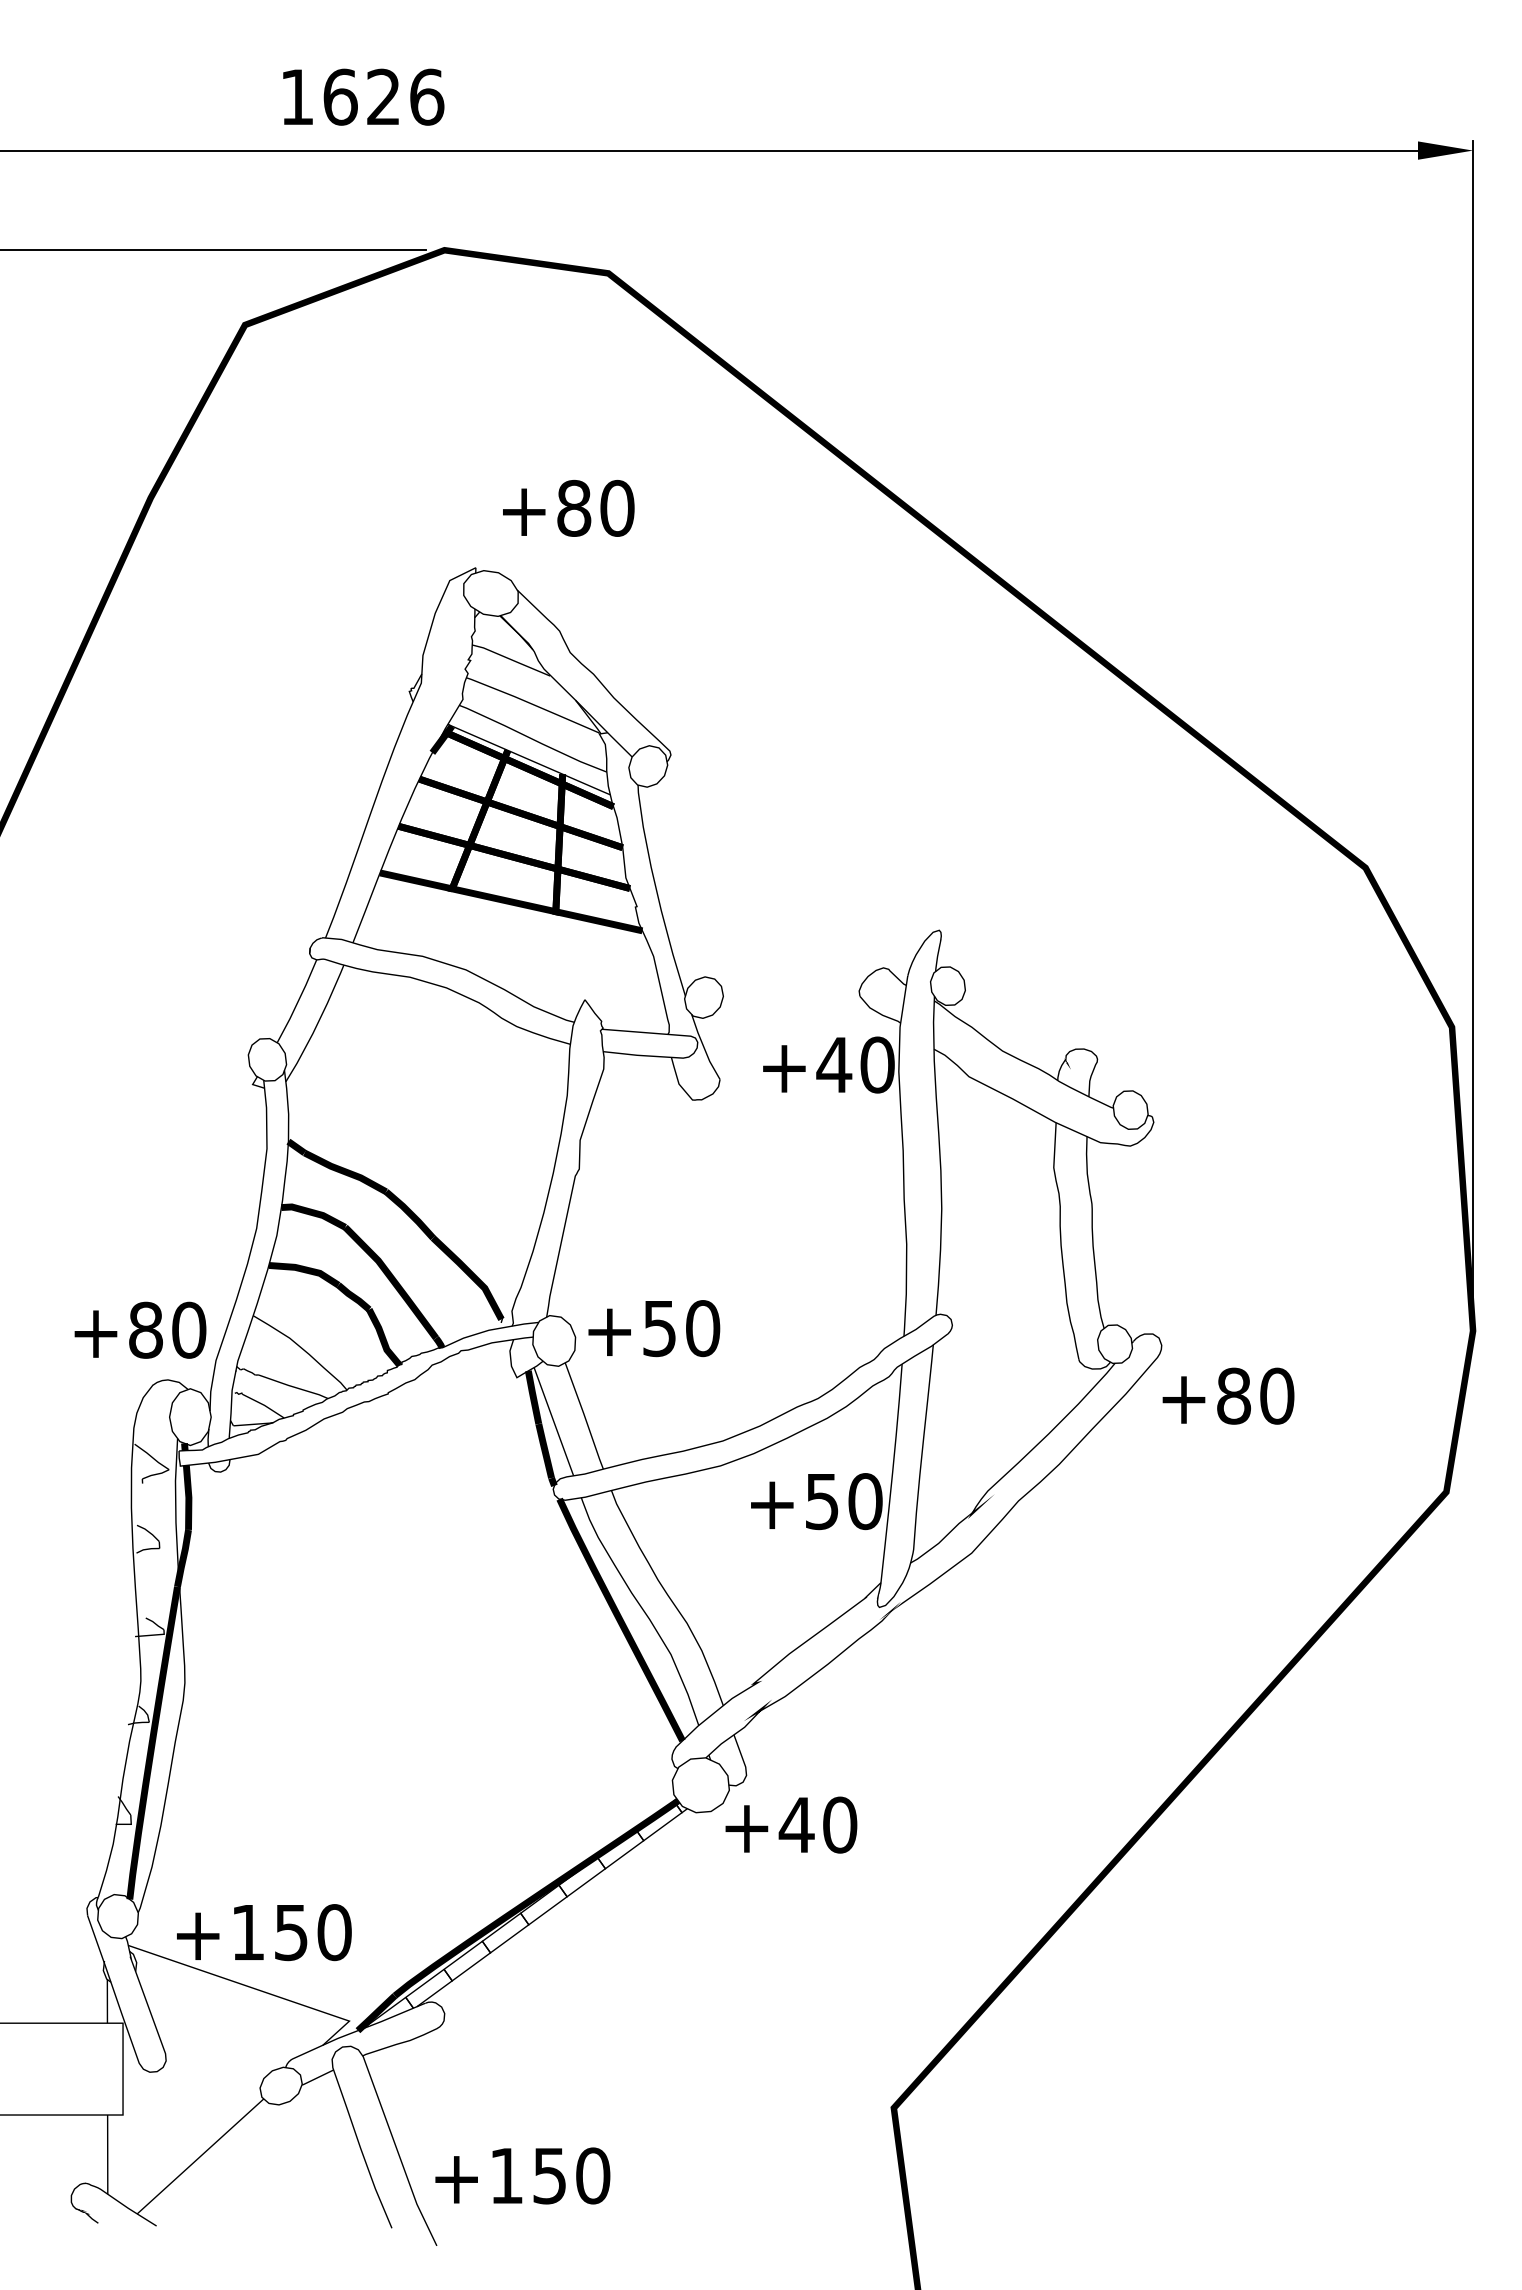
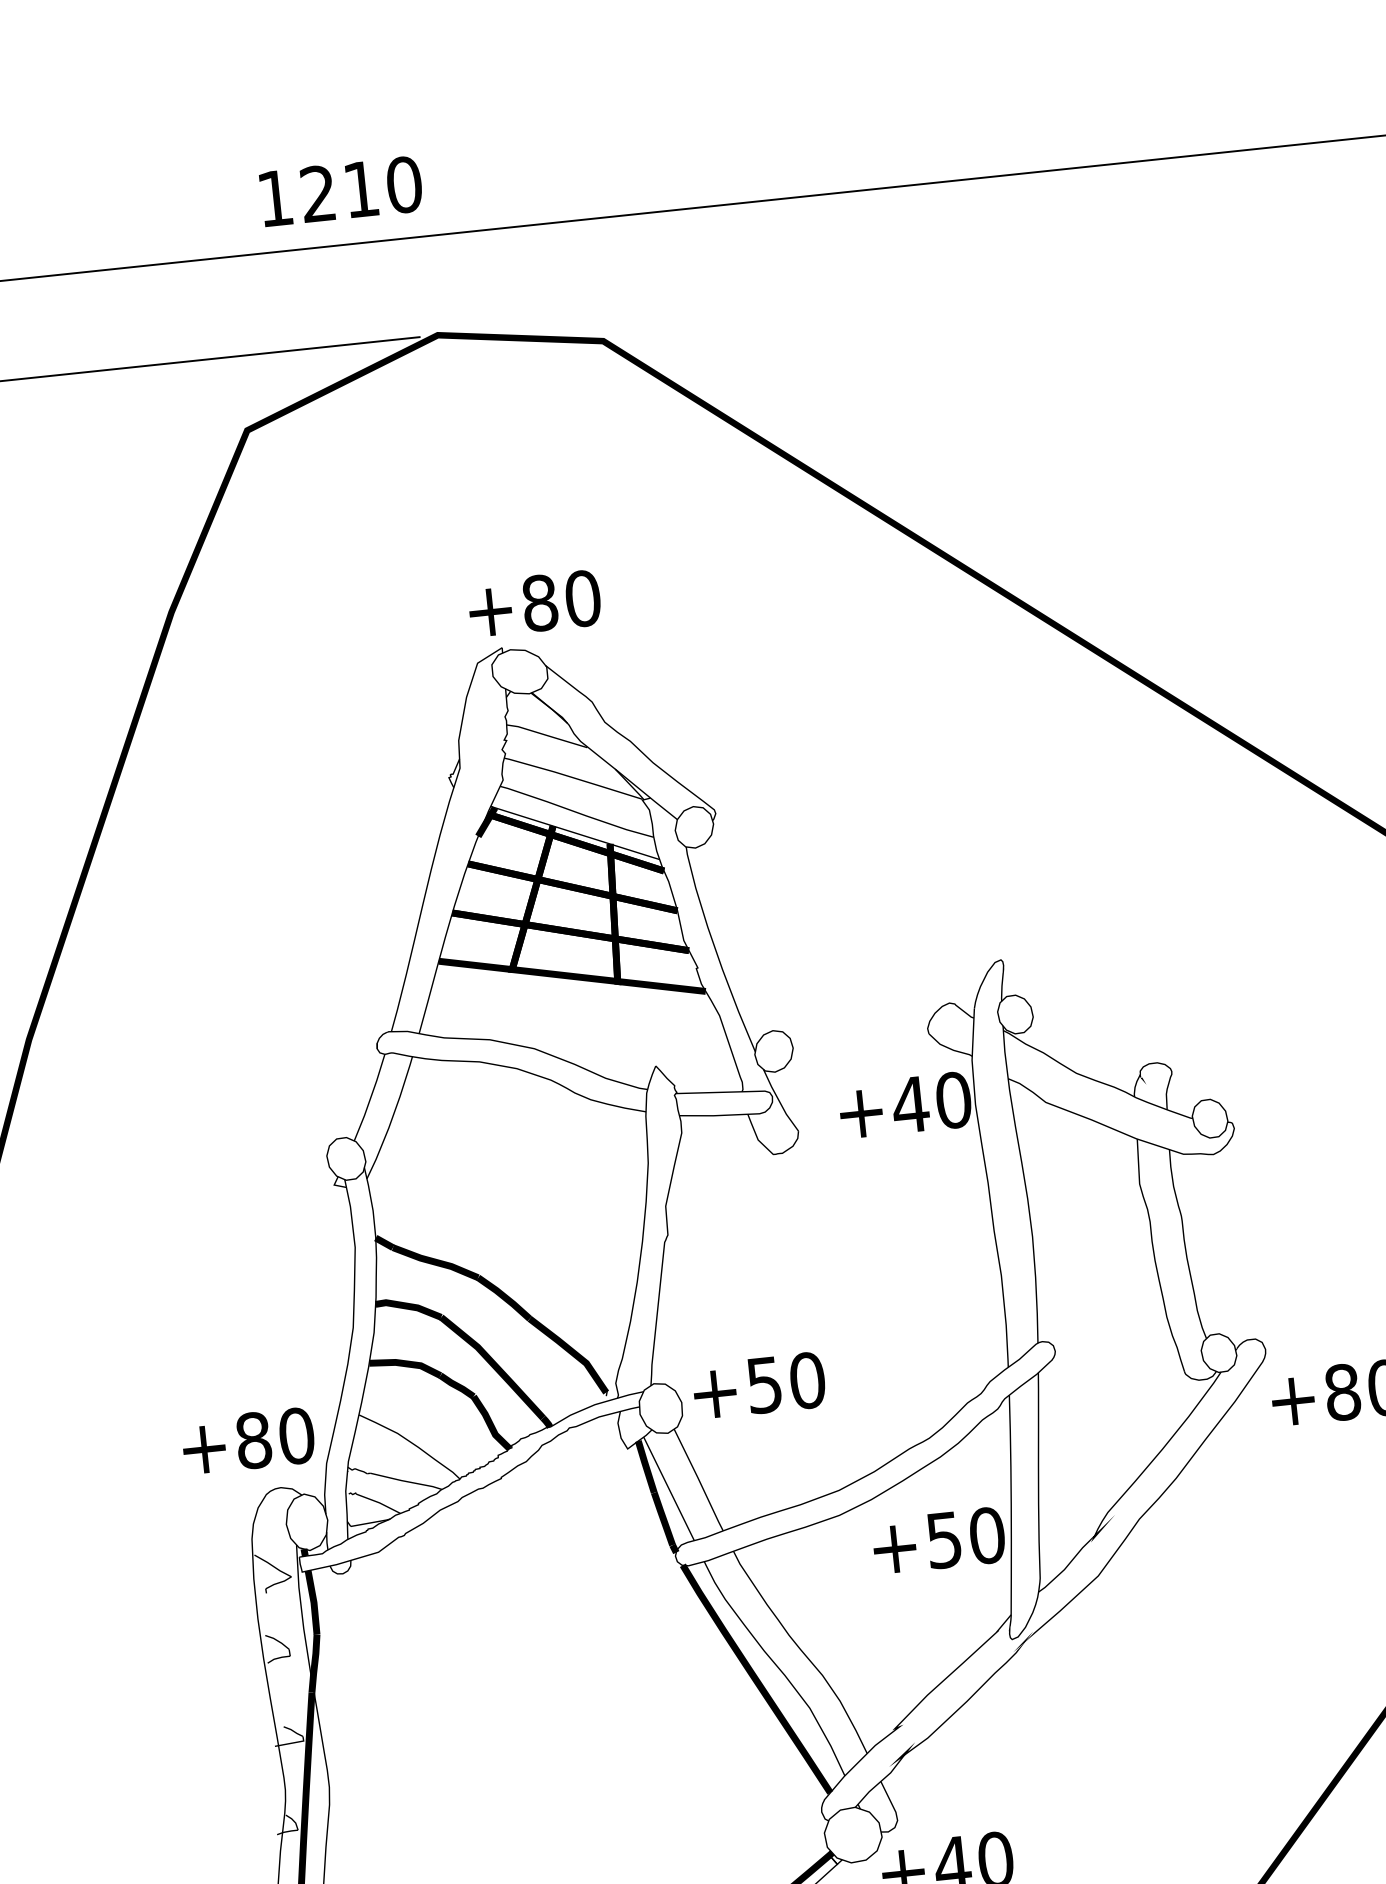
text: (383, 96) -> (361, 188), 1626 -> 1210
text: (568, 508) -> (534, 603), moved

